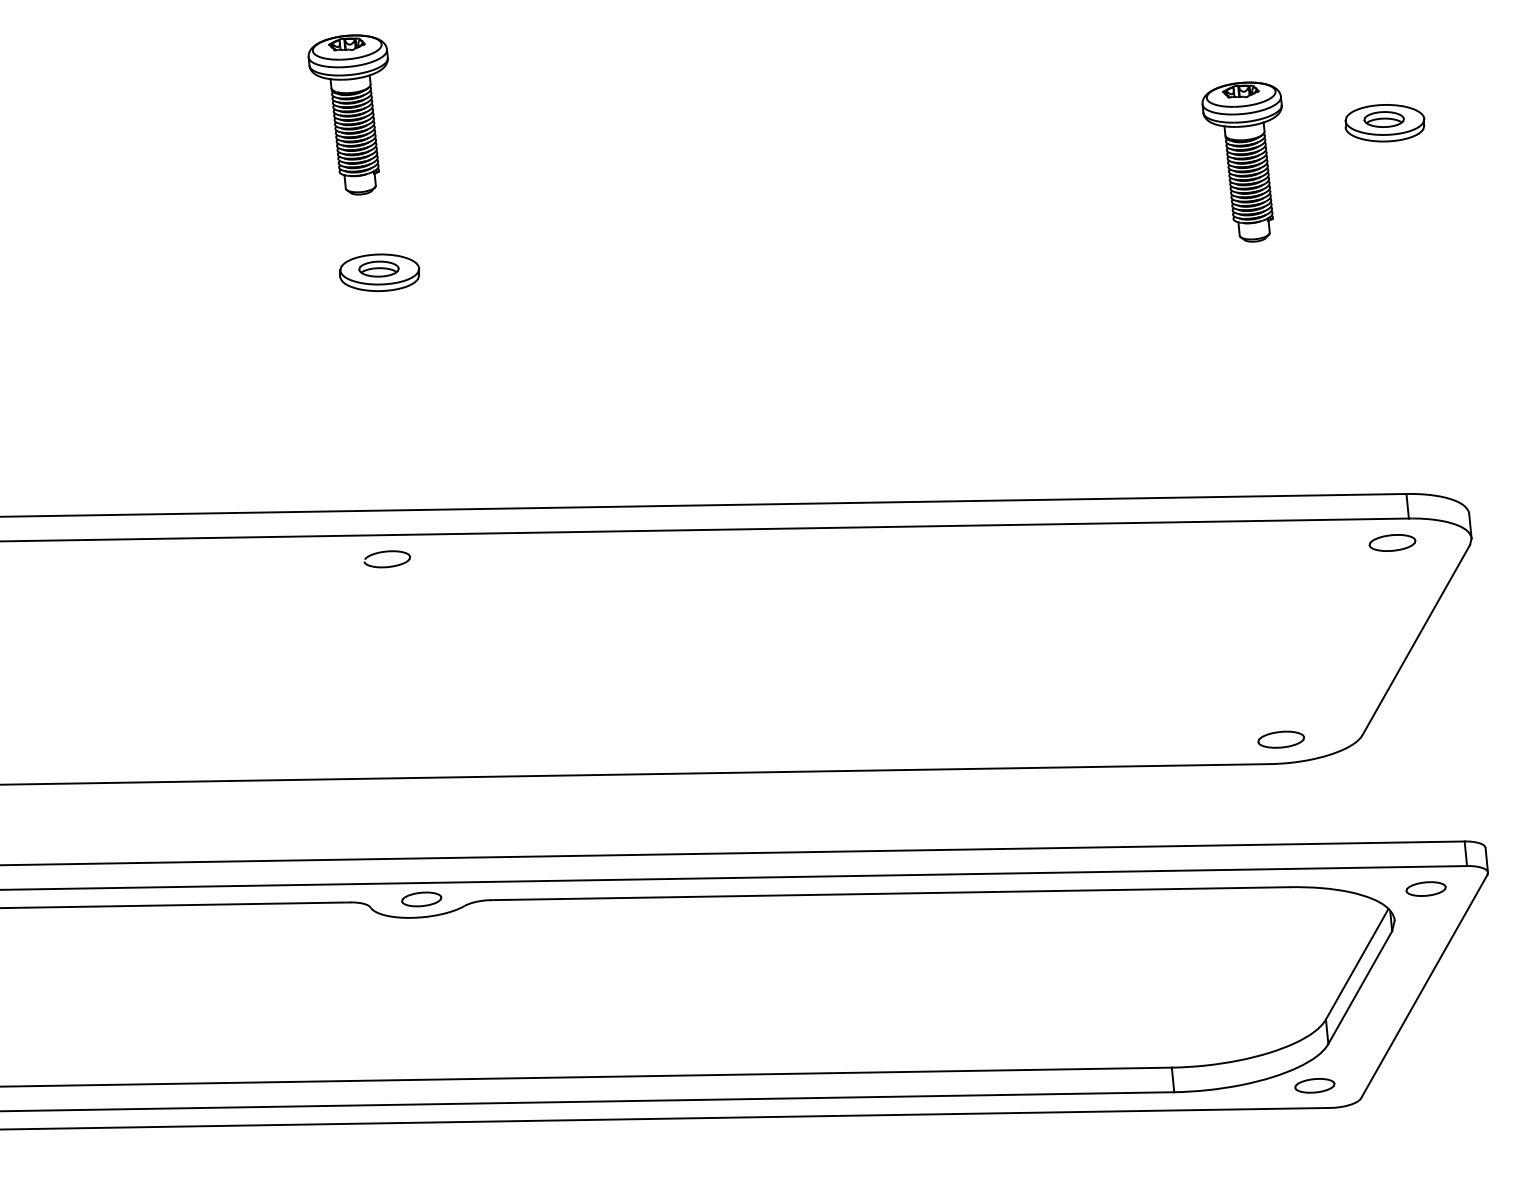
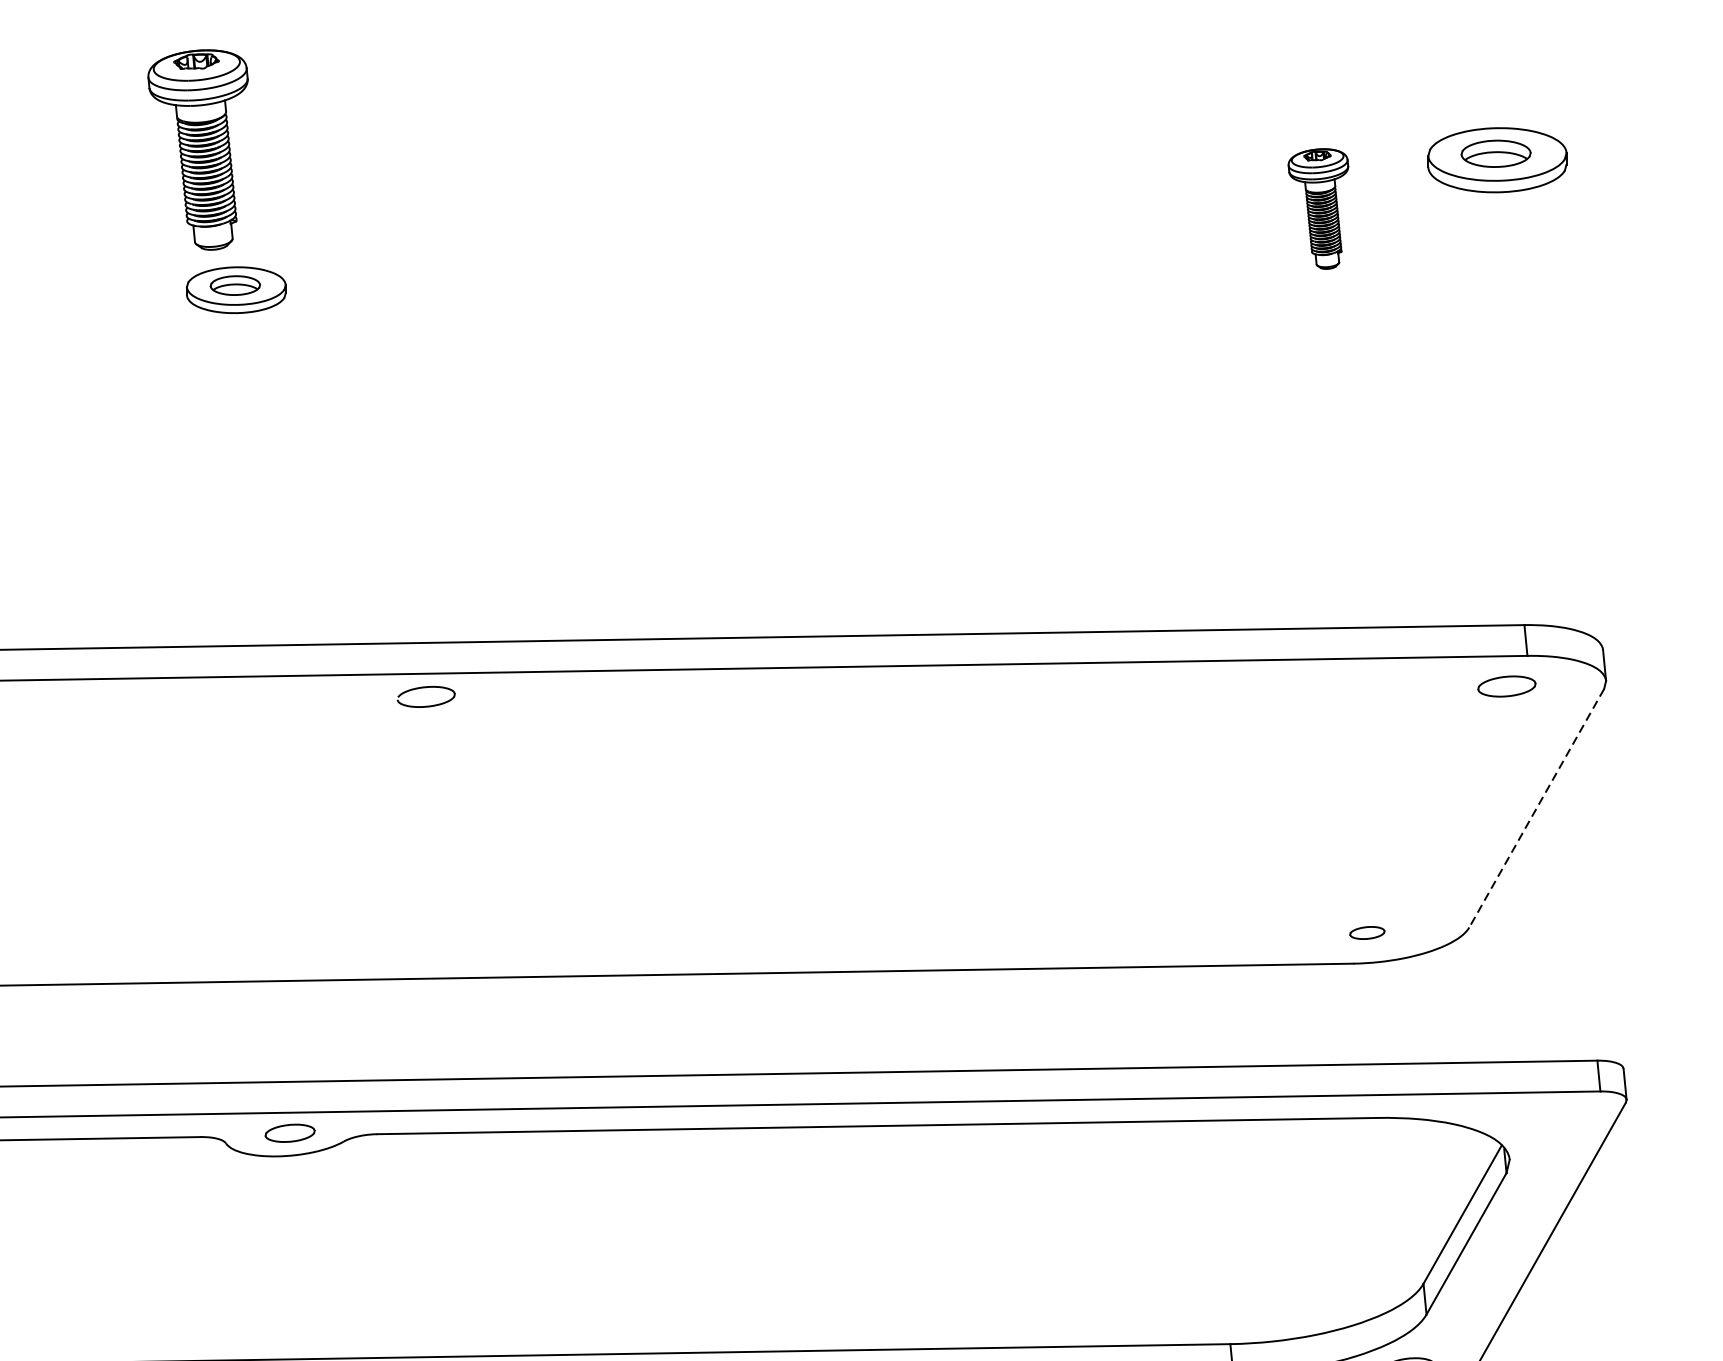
part: (1384, 123) -> (1496, 160), size x1.4
part: (1241, 161) -> (1317, 208), size x0.6
part: (379, 272) -> (235, 289), moved
part: (390, 565) -> (430, 704), moved
line: (1416, 640) -> (1537, 808), solid -> dashed
part: (1280, 739) -> (1366, 932), size x0.6
part: (1425, 888) -> (1548, 1119), removed

